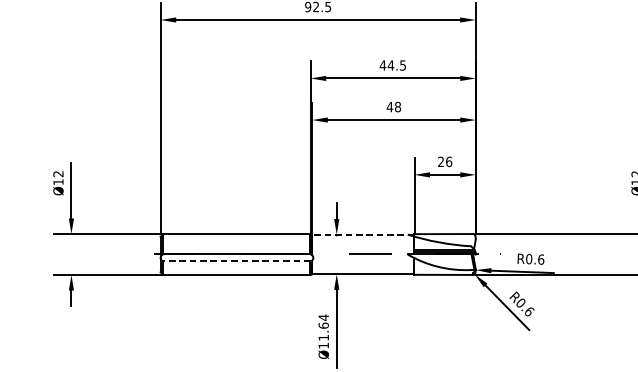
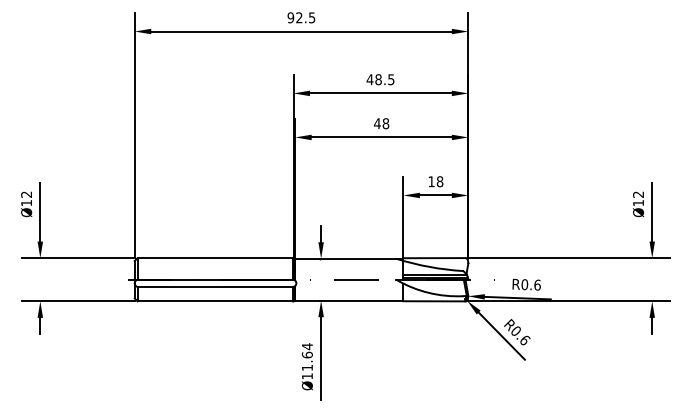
text: (390, 65) -> (378, 79), 44.5 -> 48.5
text: (444, 161) -> (435, 181), 26 -> 18
line: (362, 234) -> (348, 258), dashed -> solid
line: (236, 260) -> (215, 286), dashed -> solid

